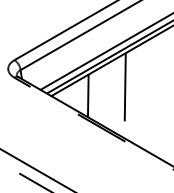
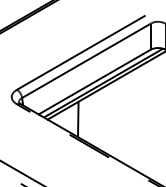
line: (124, 86) -> (108, 111), removed

